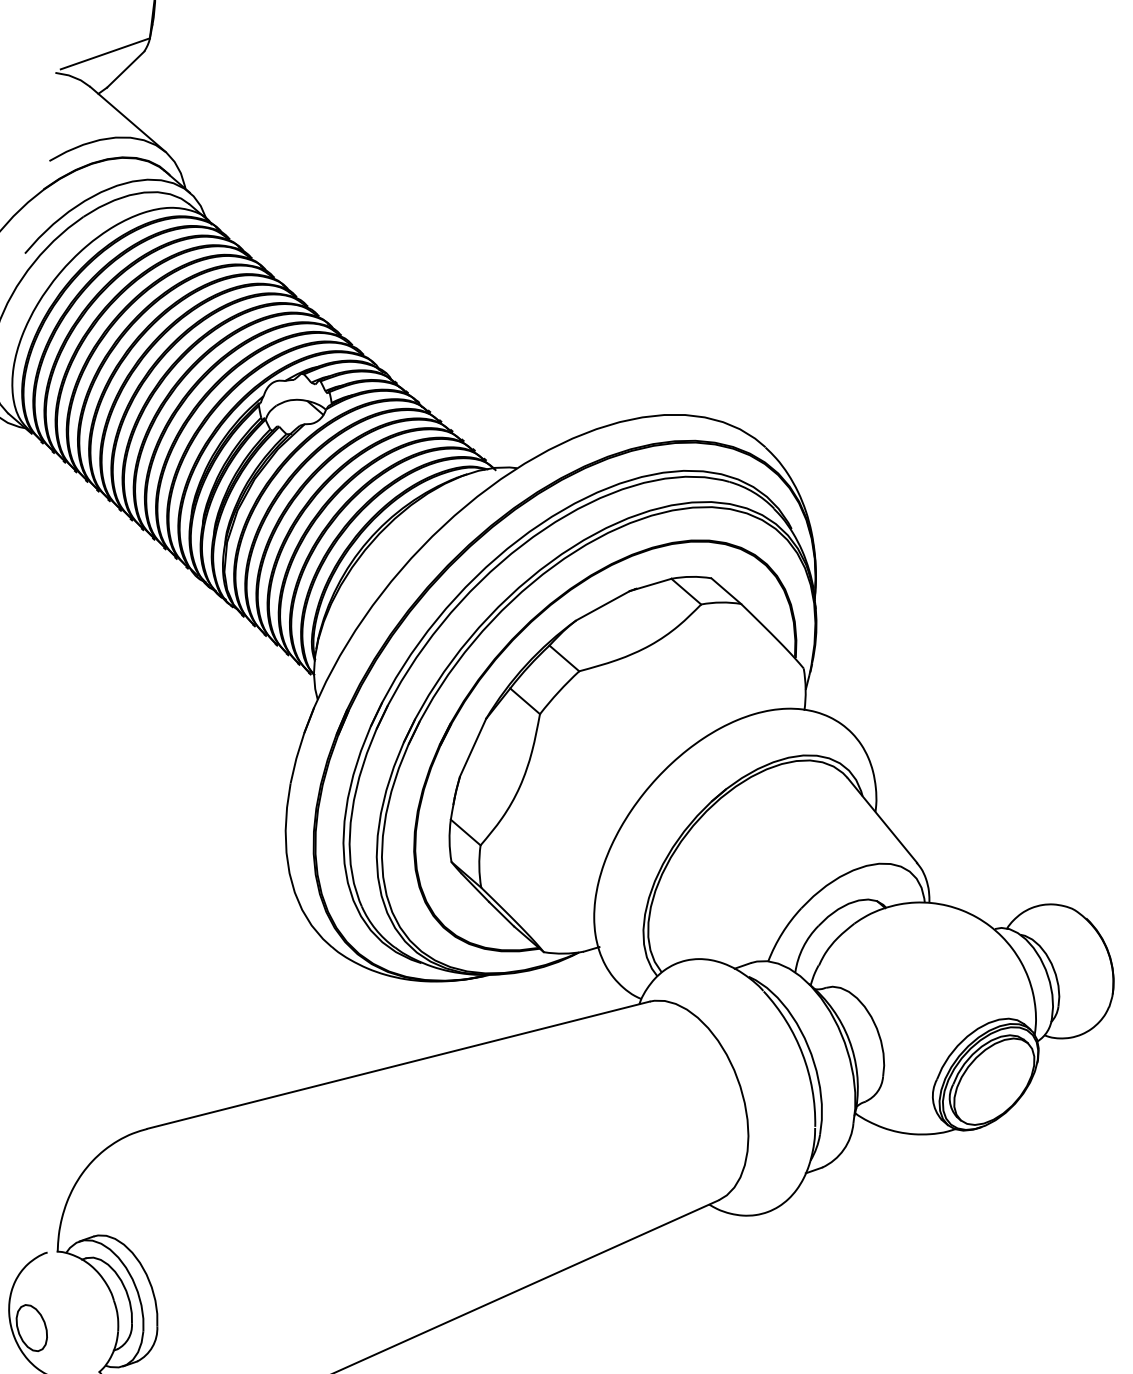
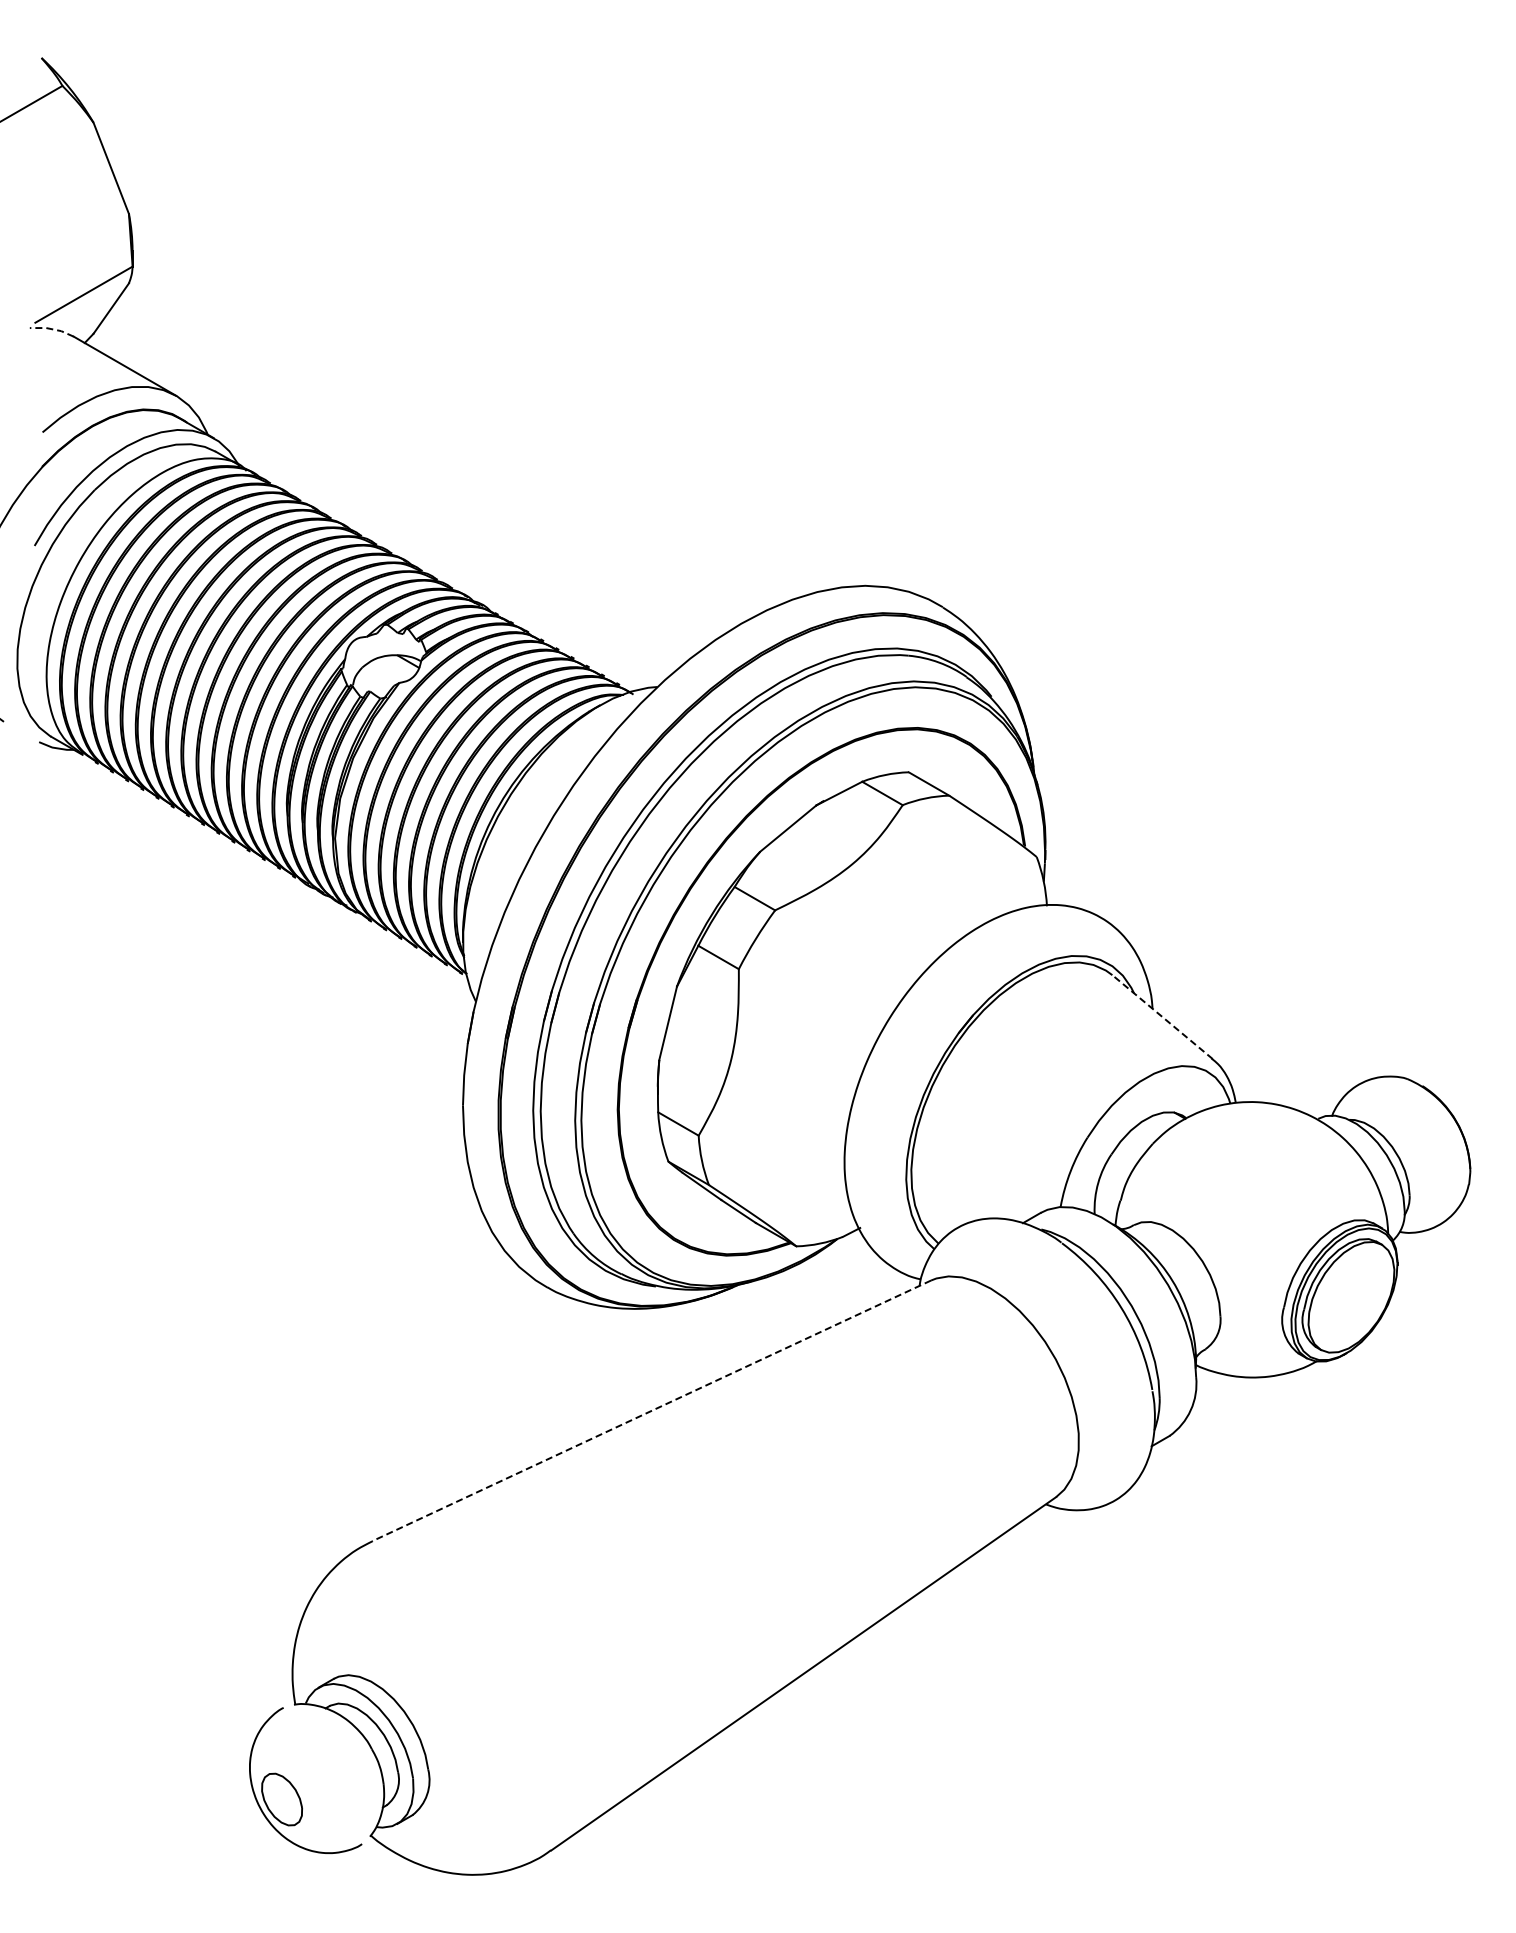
line: (73, 77) -> (51, 329), solid -> dashed
line: (882, 819) -> (1162, 1016), solid -> dashed
line: (398, 1065) -> (651, 1411), solid -> dashed

